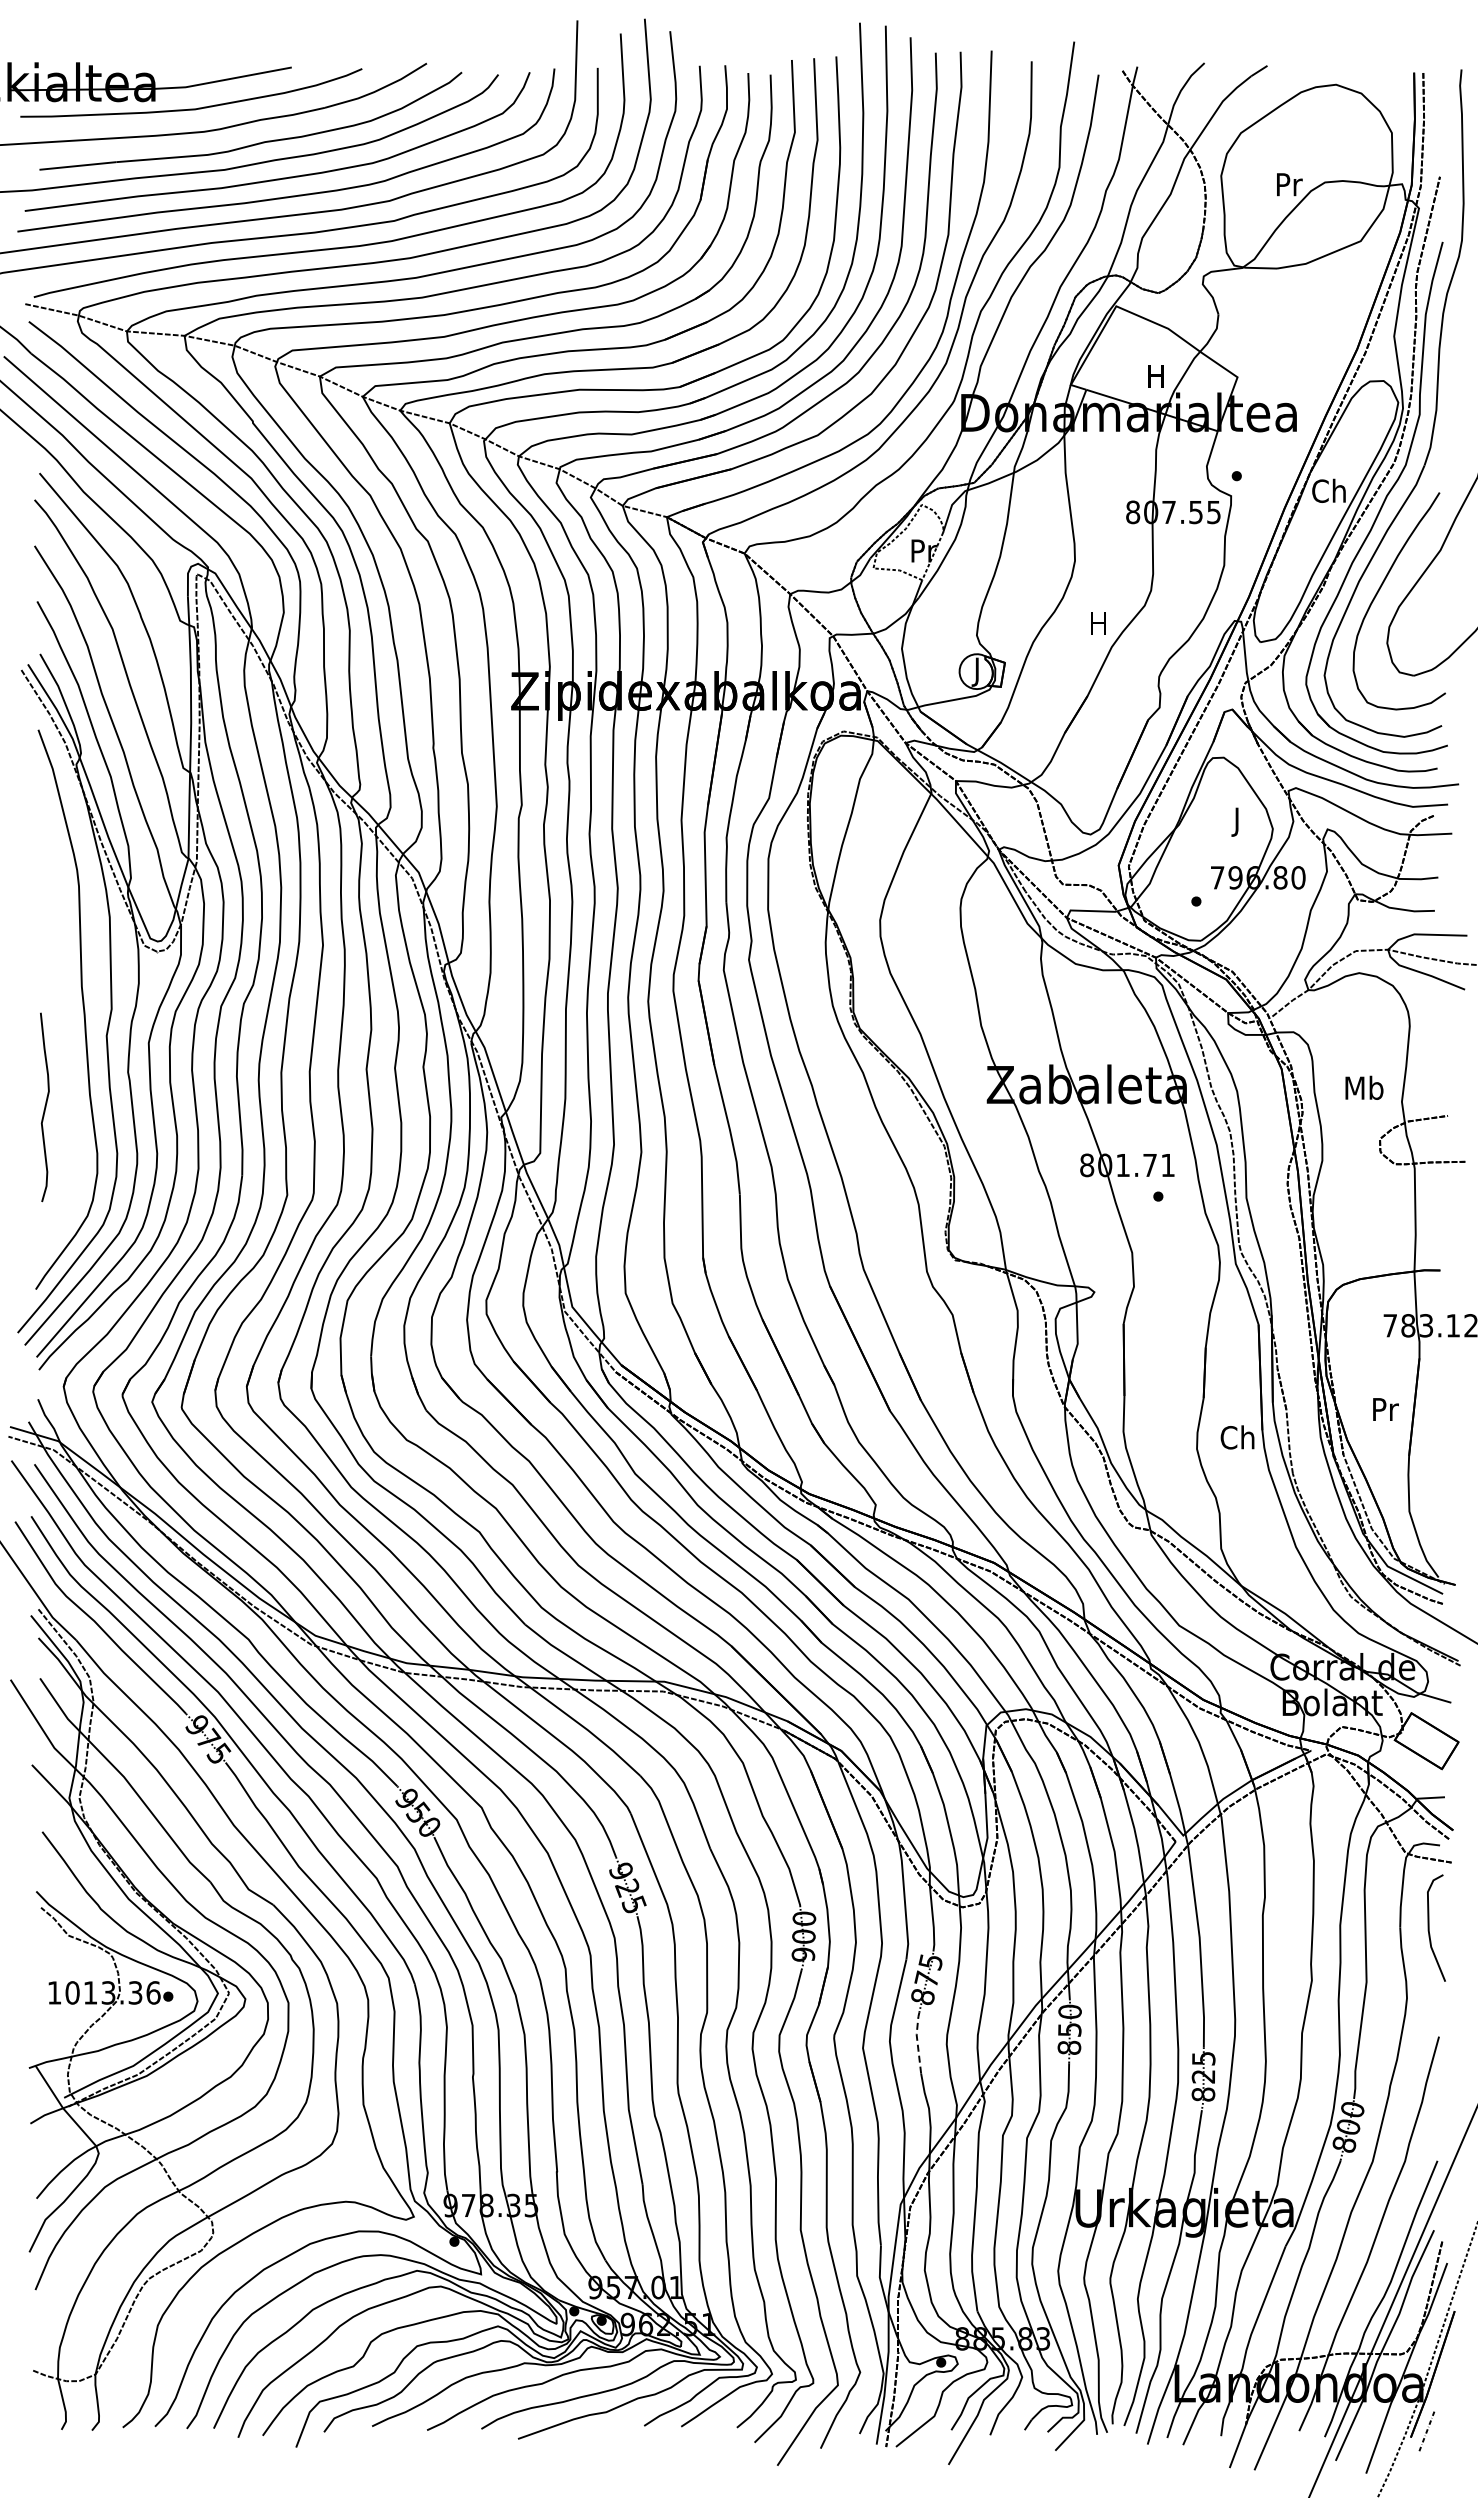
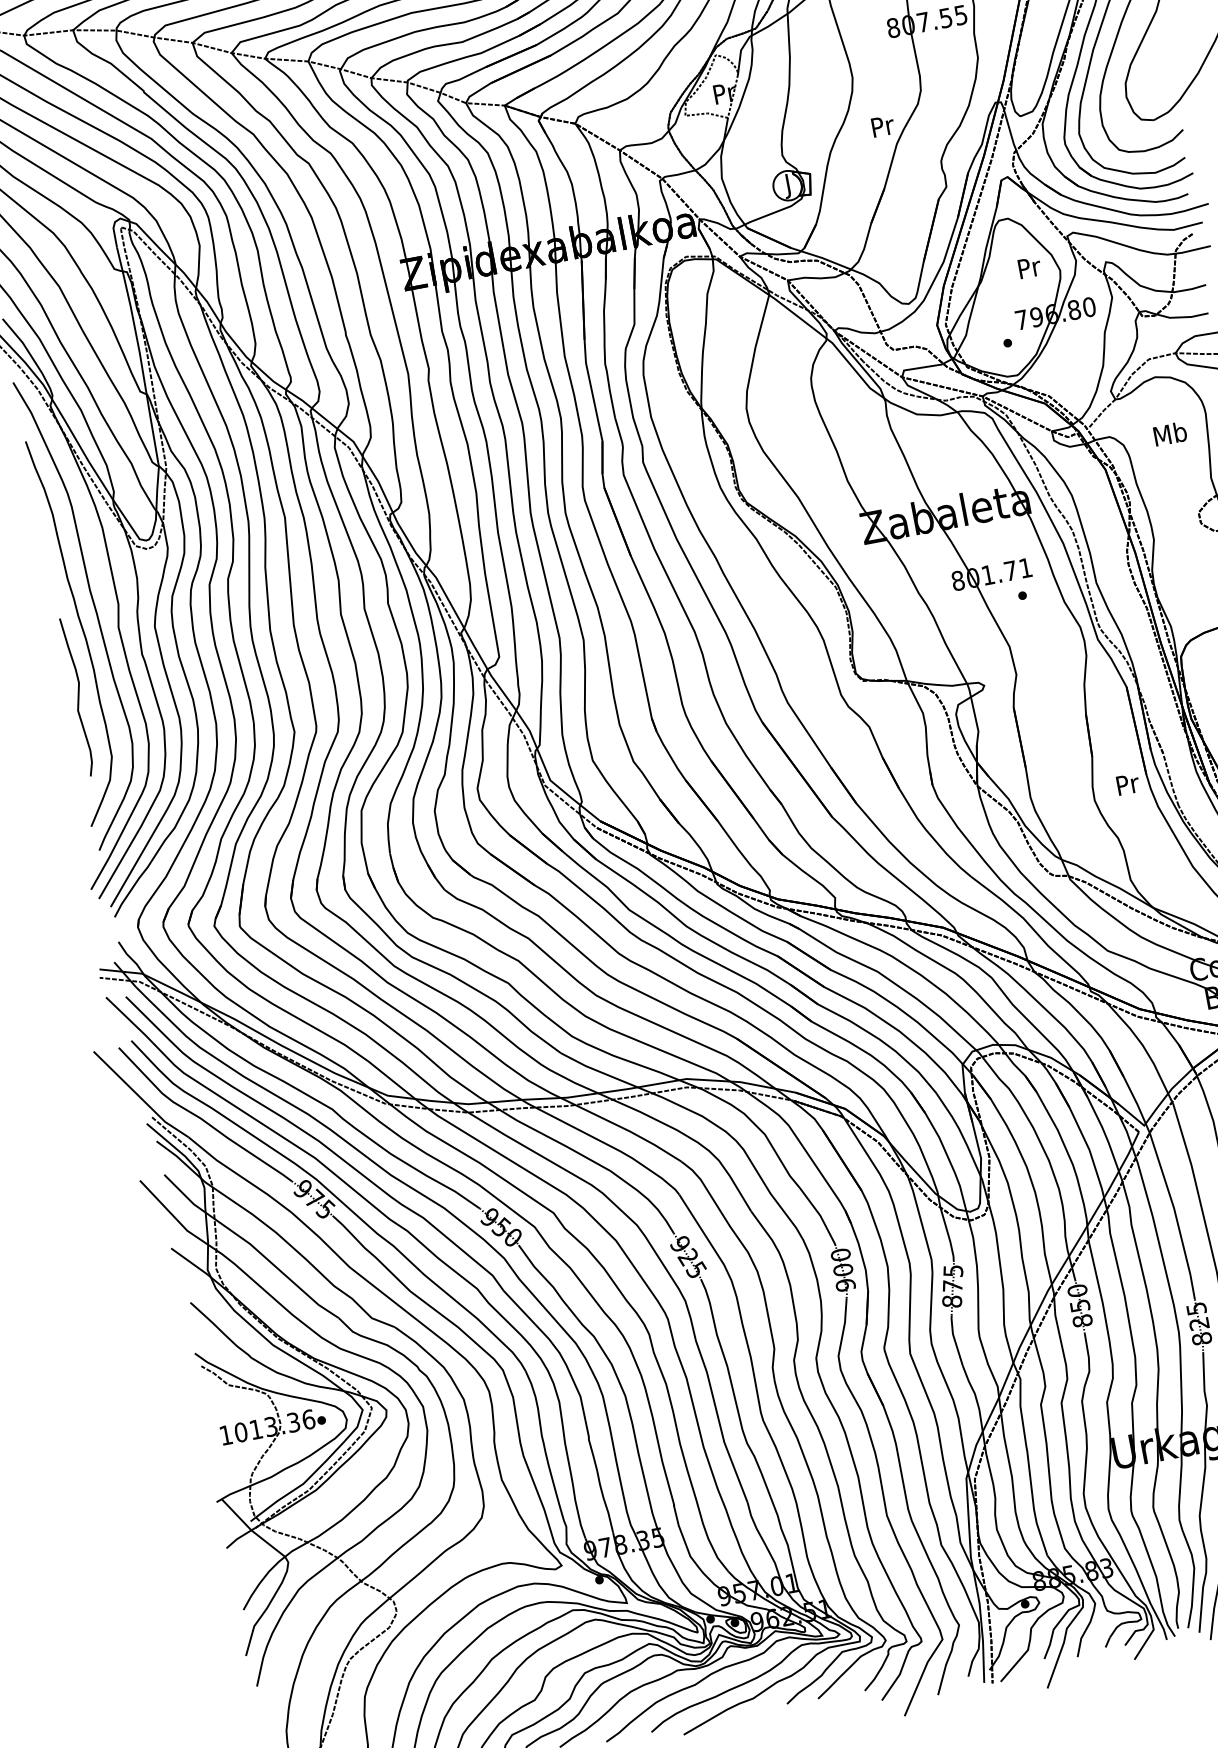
text: (1099, 623) -> (882, 126), H -> Pr
text: (1238, 821) -> (1030, 269), J -> Pr
curve: (63, 1029) -> (81, 628), added
text: (1364, 1087) -> (1170, 433), moved
text: (1237, 1437) -> (1126, 784), Ch -> Pr
line: (917, 2041) -> (954, 1339), dashed -> solid

